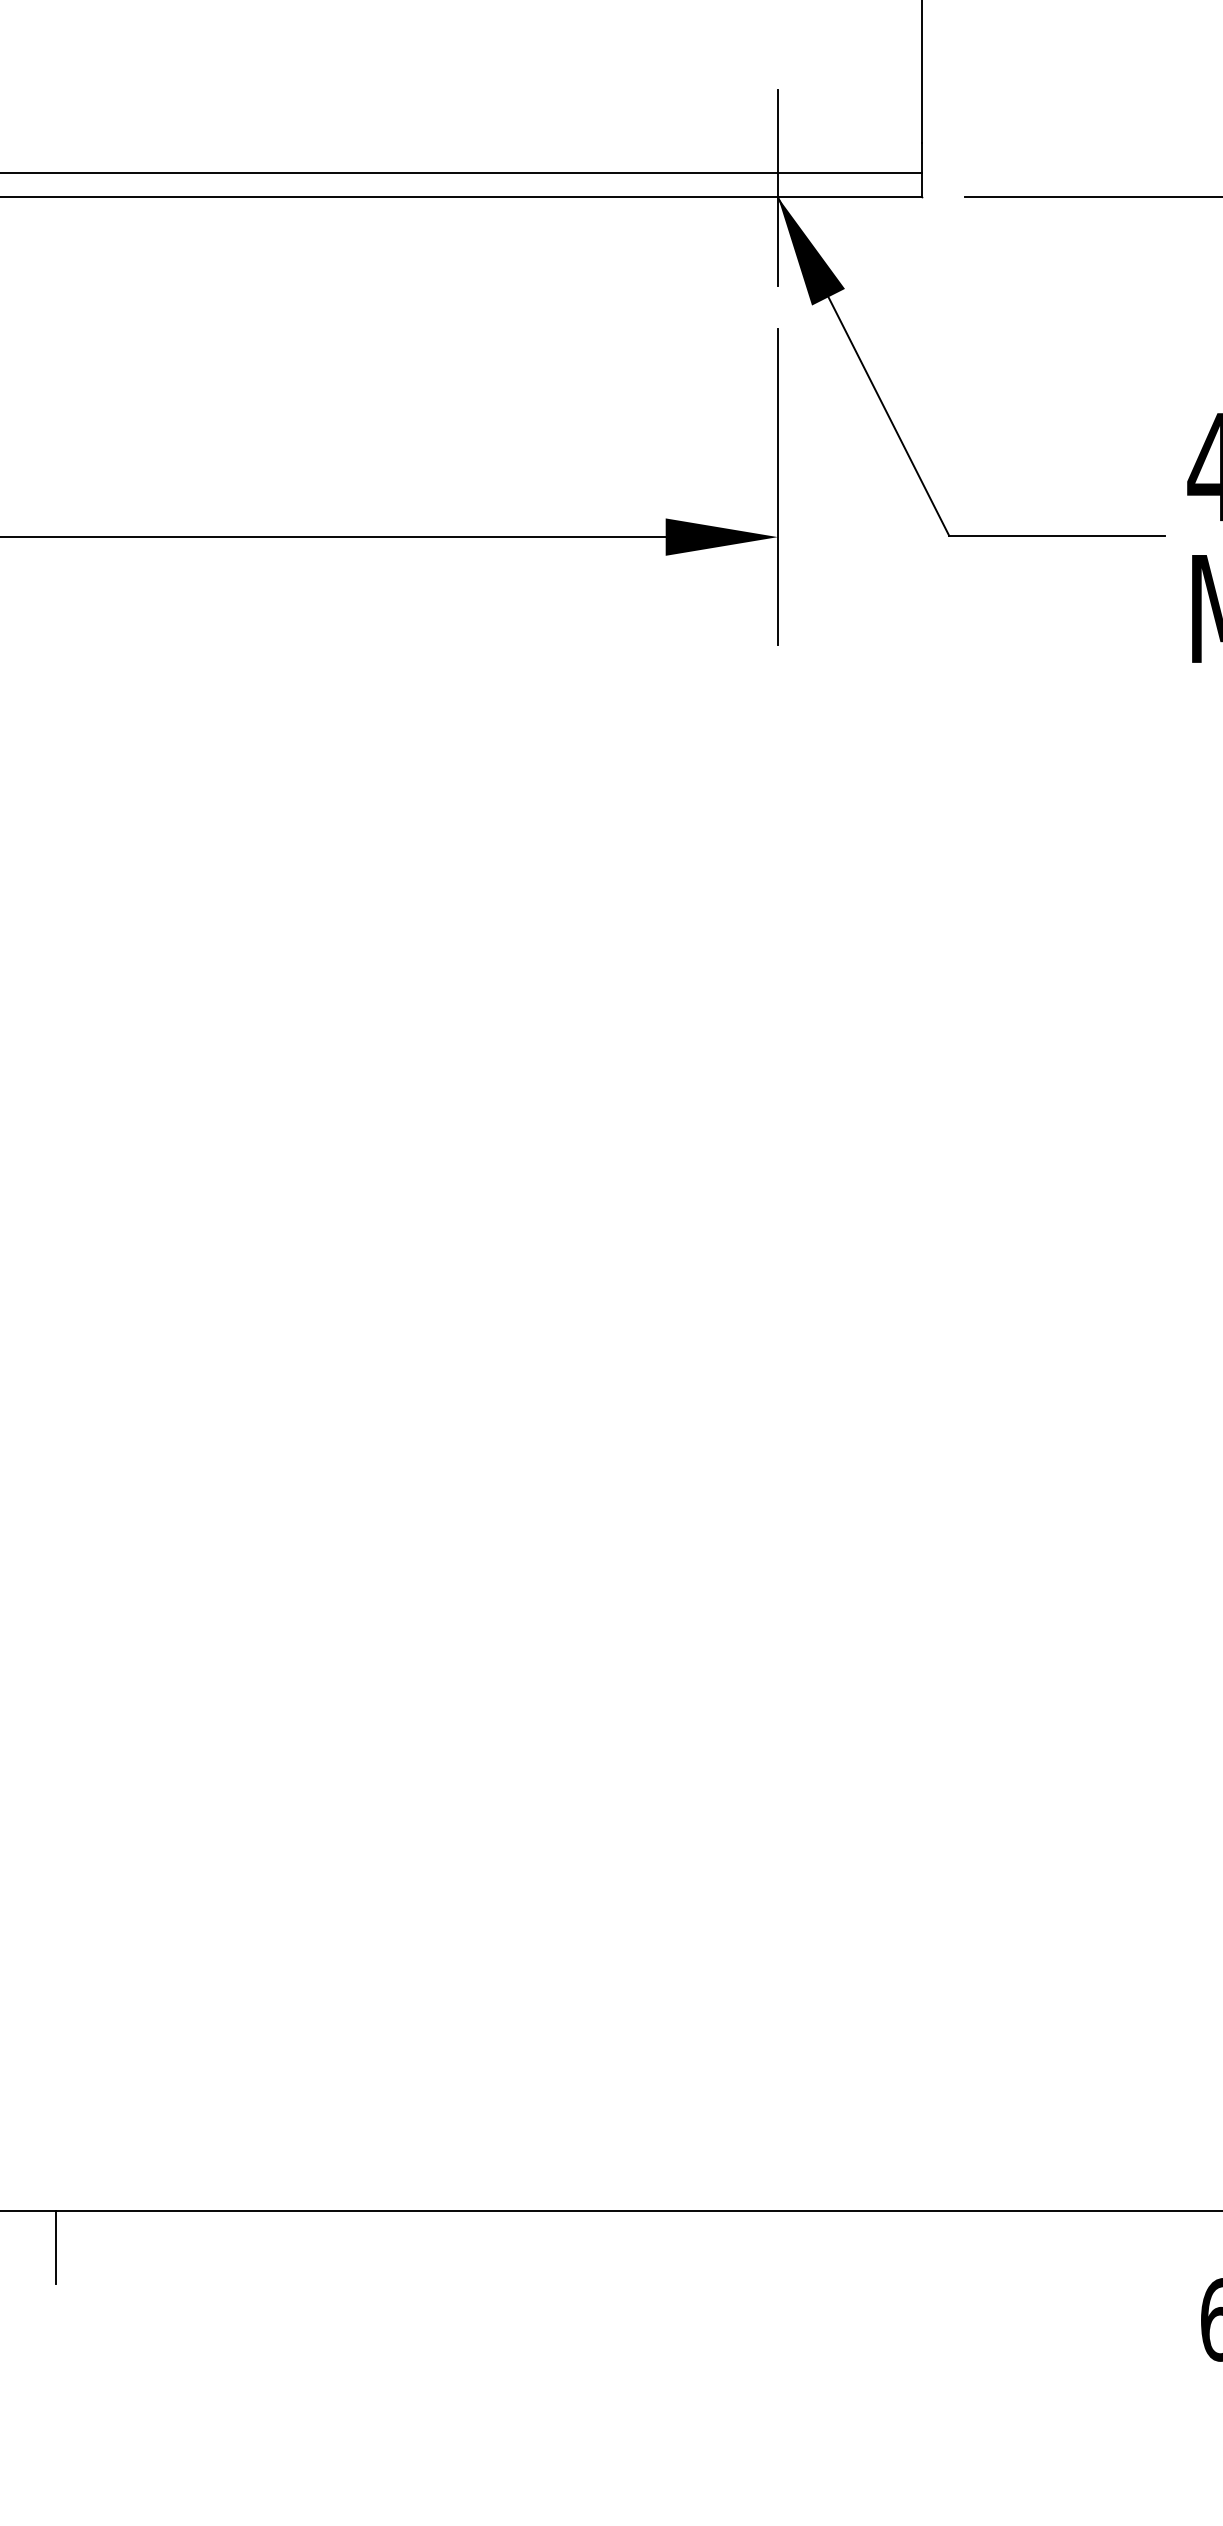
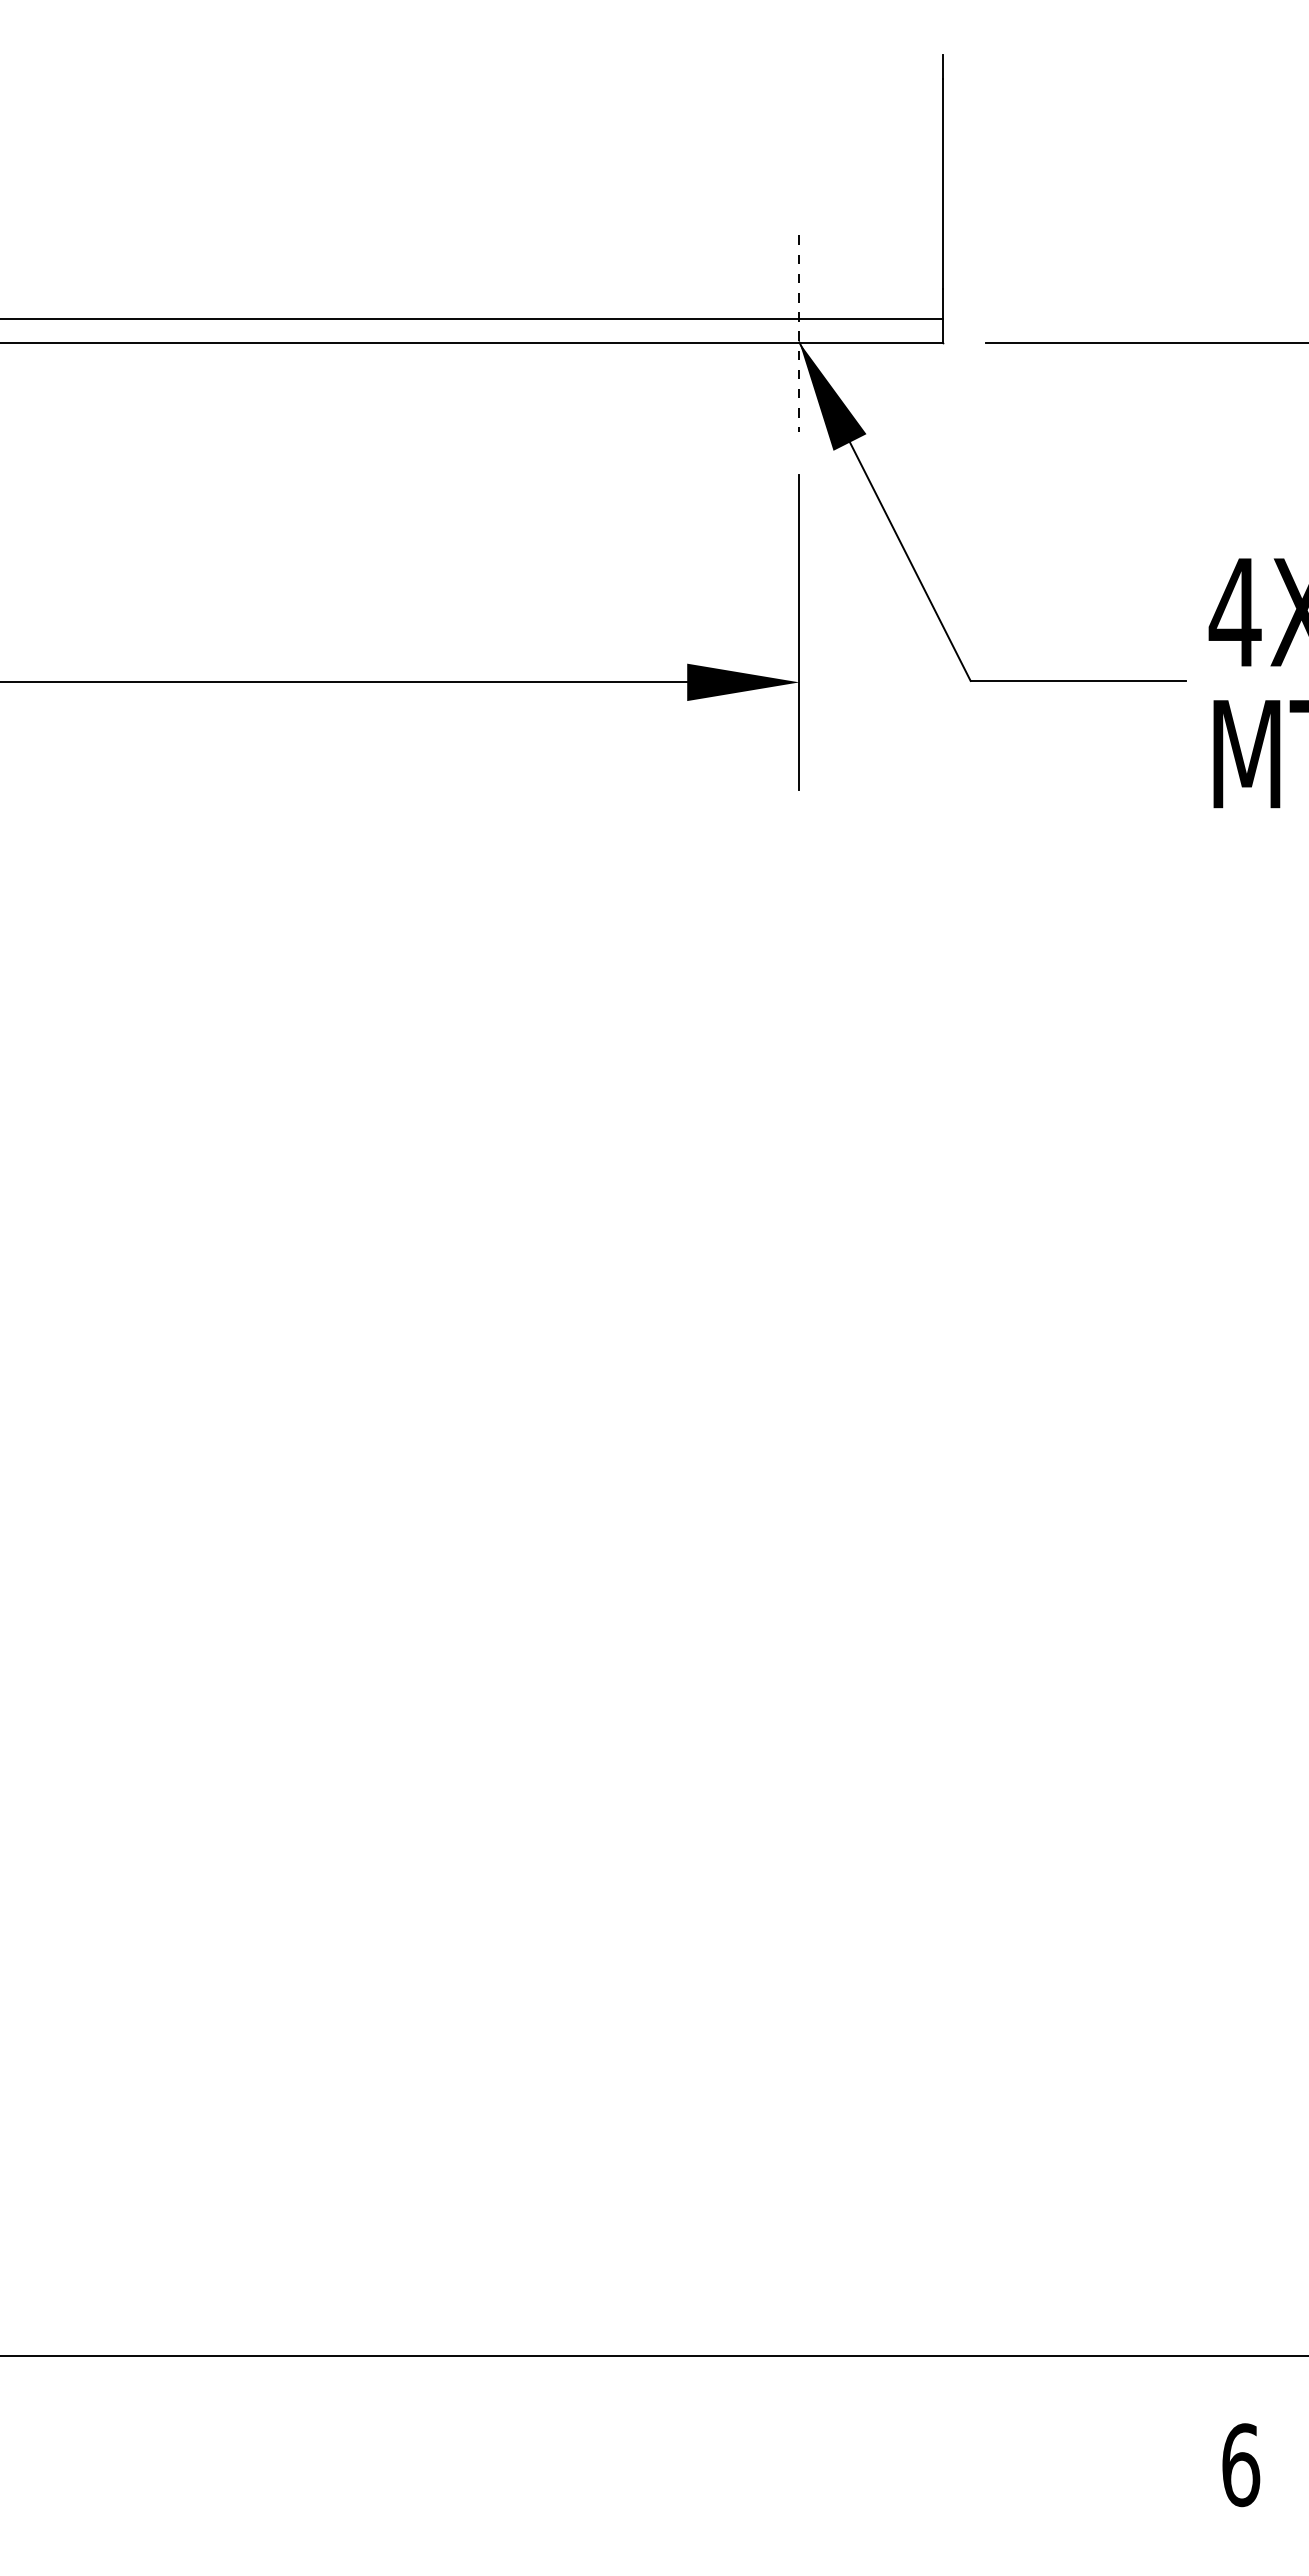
line: (778, 189) -> (799, 334), solid -> dashed
line: (56, 2247) -> (77, 2392), removed

